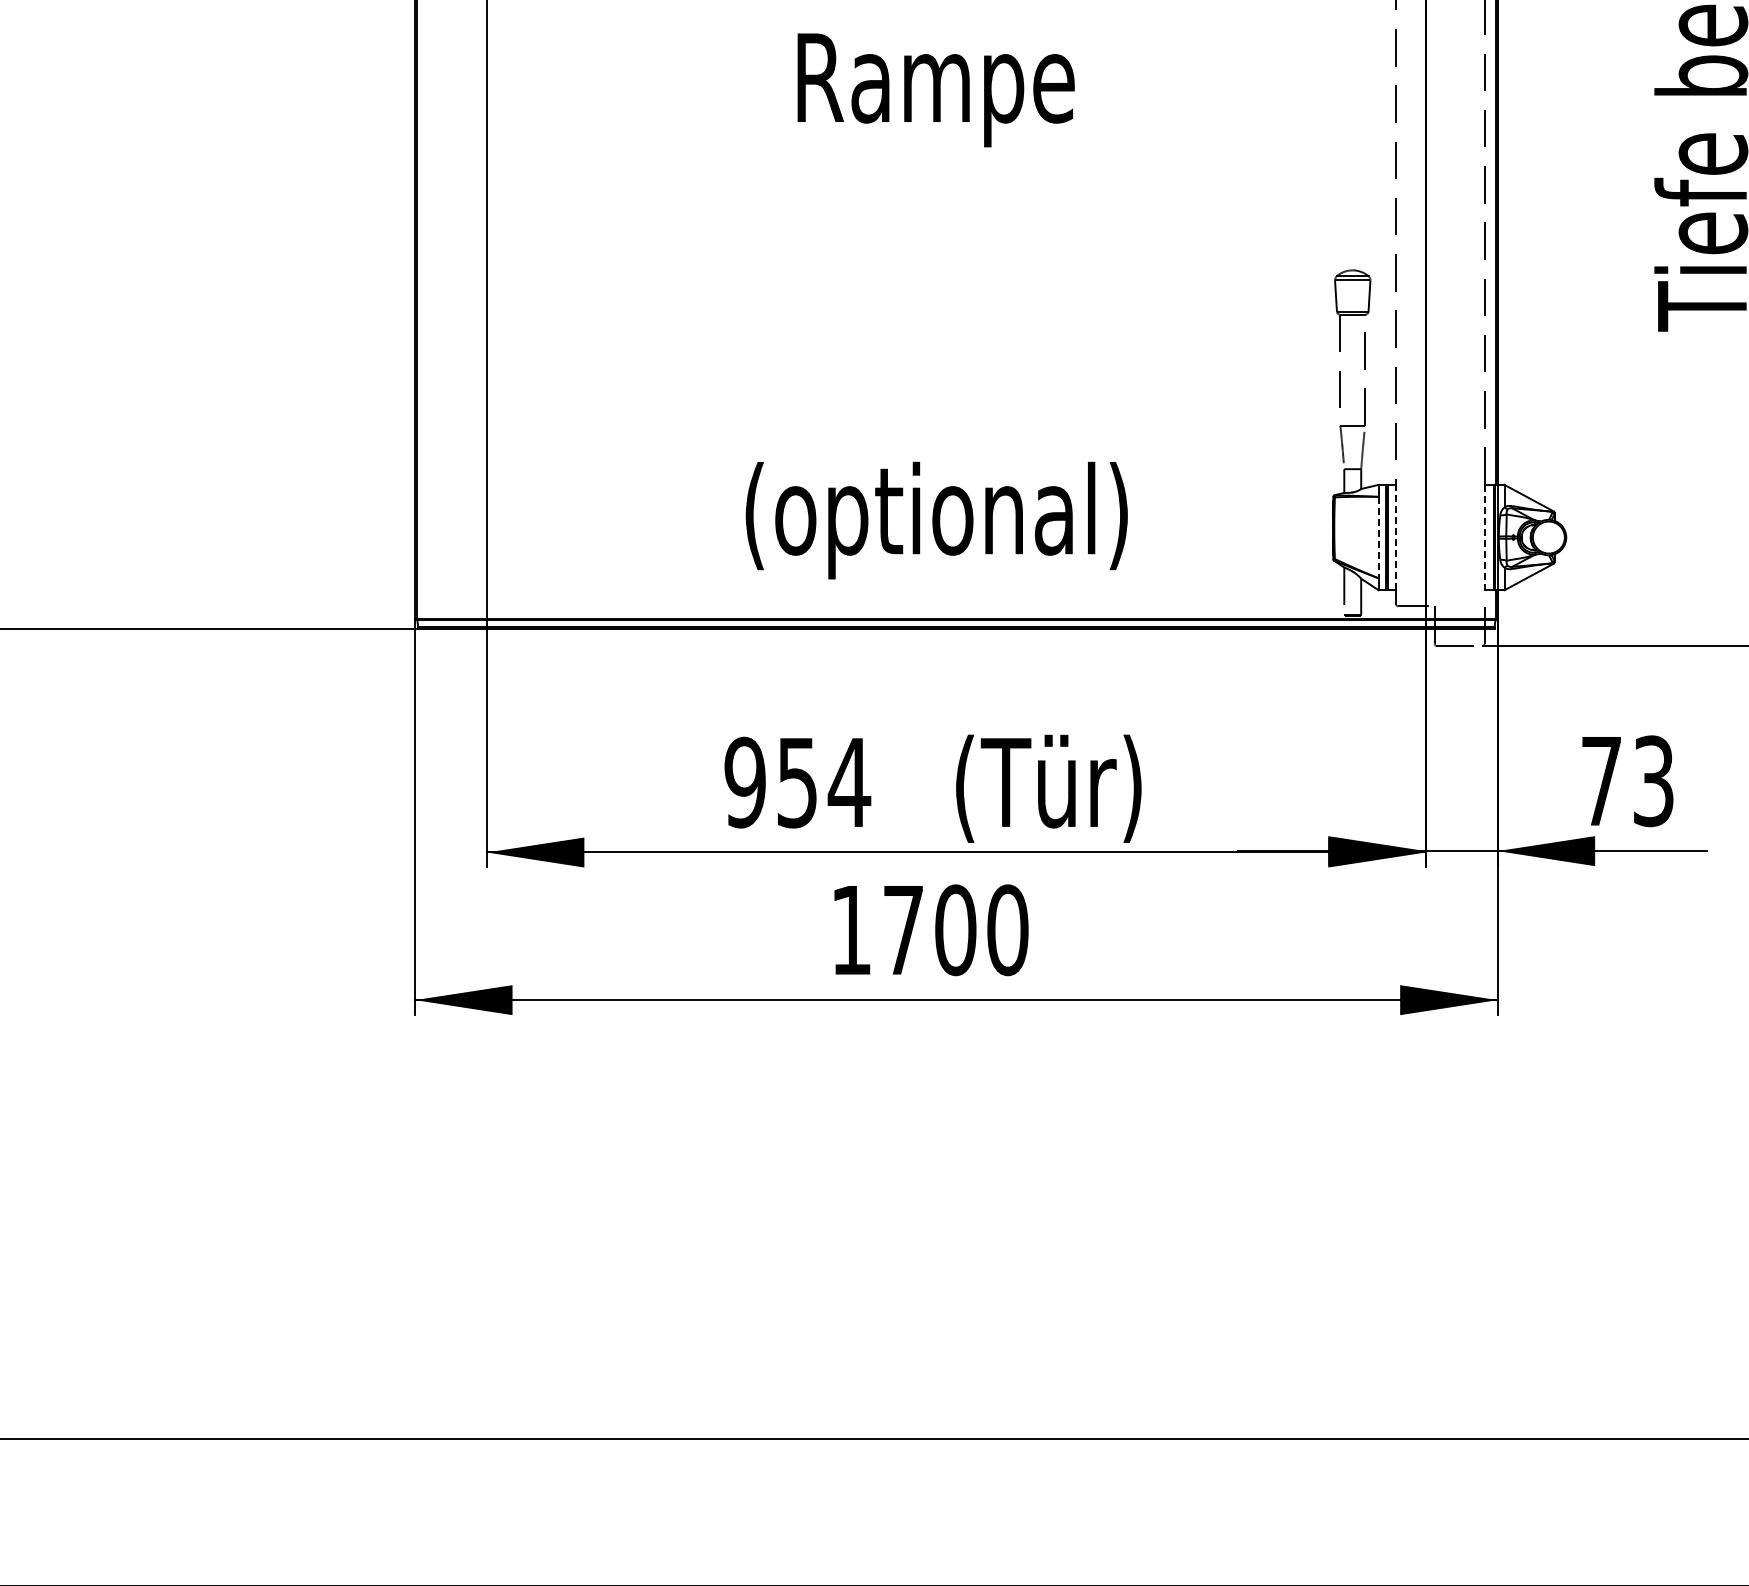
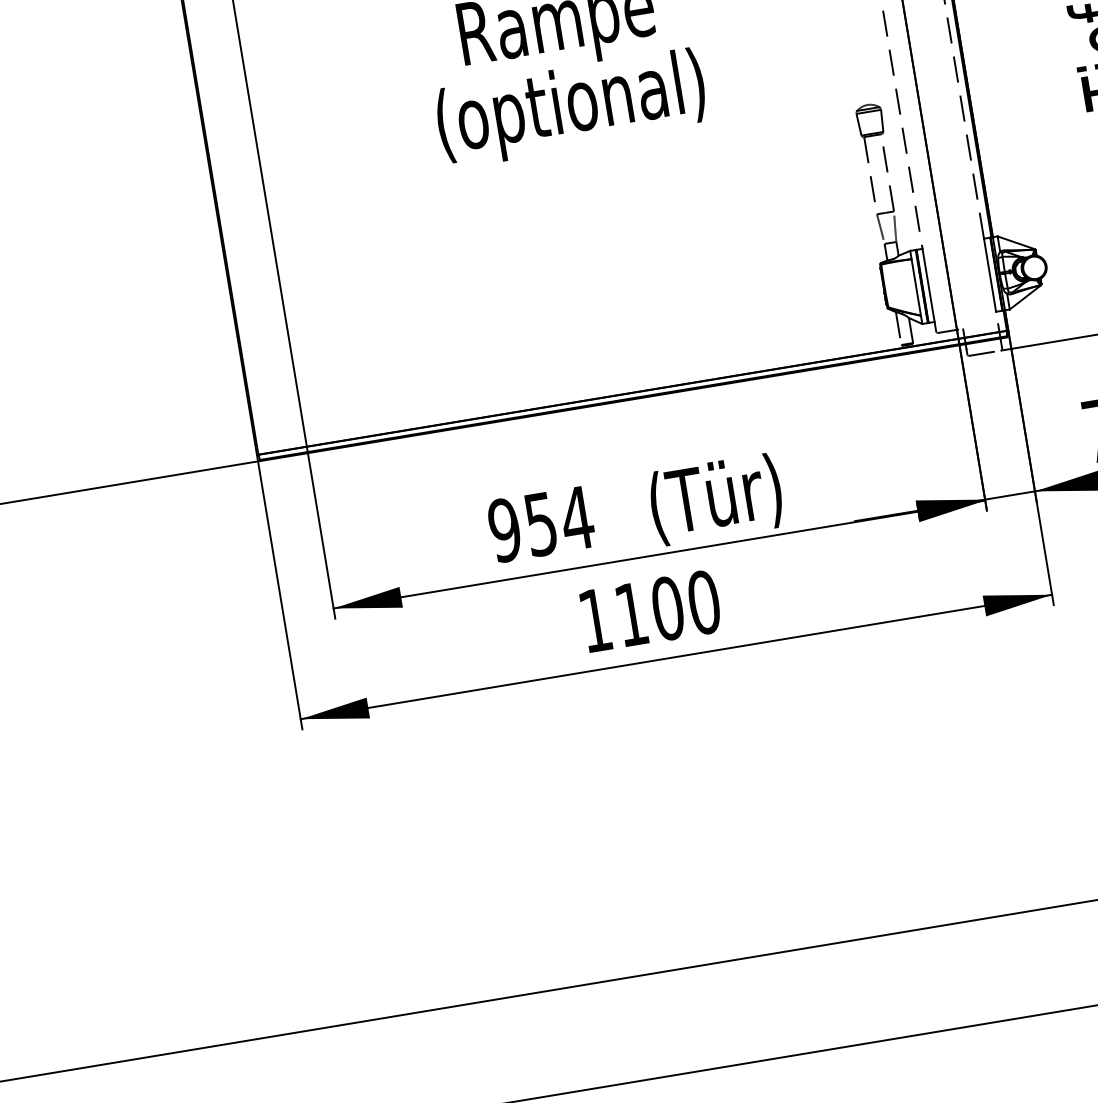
text: (936, 520) -> (571, 108), moved
line: (1378, 537) -> (916, 287), dashed -> solid
line: (1396, 537) -> (928, 285), dashed -> solid
line: (1484, 537) -> (989, 275), dashed -> solid
text: (903, 930) -> (631, 614), 1700 -> 1100

